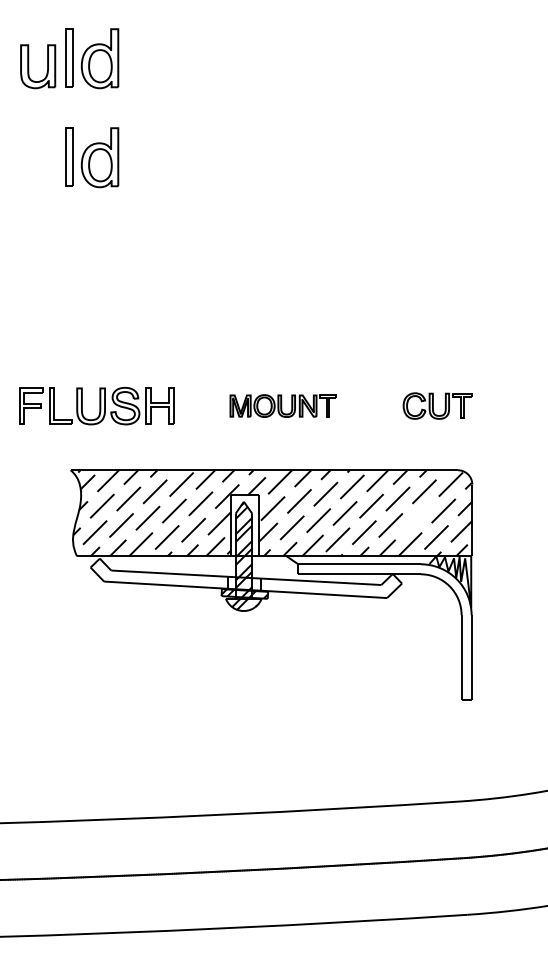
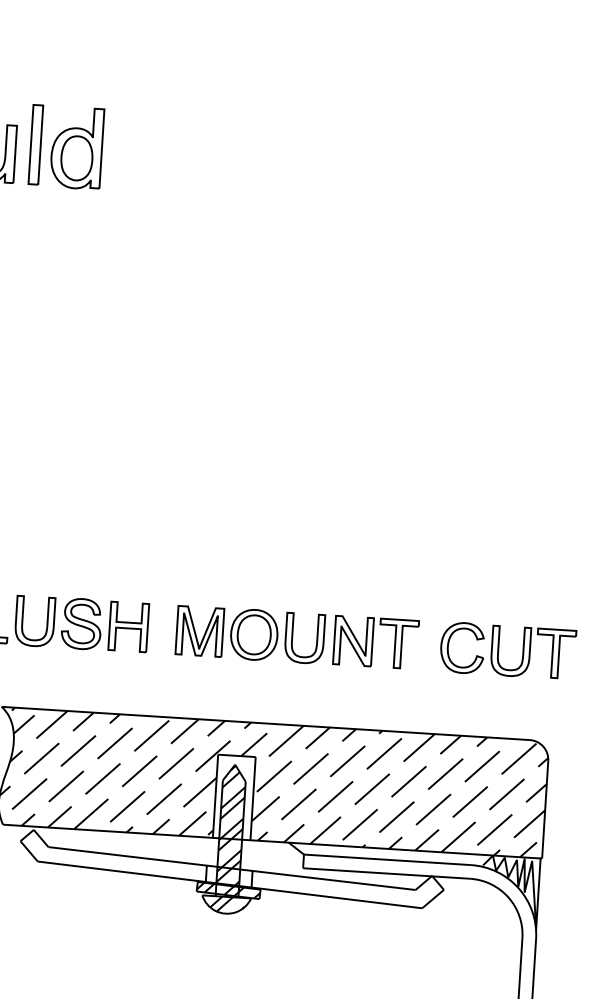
part: (92, 157) -> (58, 282), removed
part: (283, 405) -> (297, 636), size x1.67
part: (437, 405) -> (507, 649), size x1.43
line: (416, 517) -> (469, 800), added

